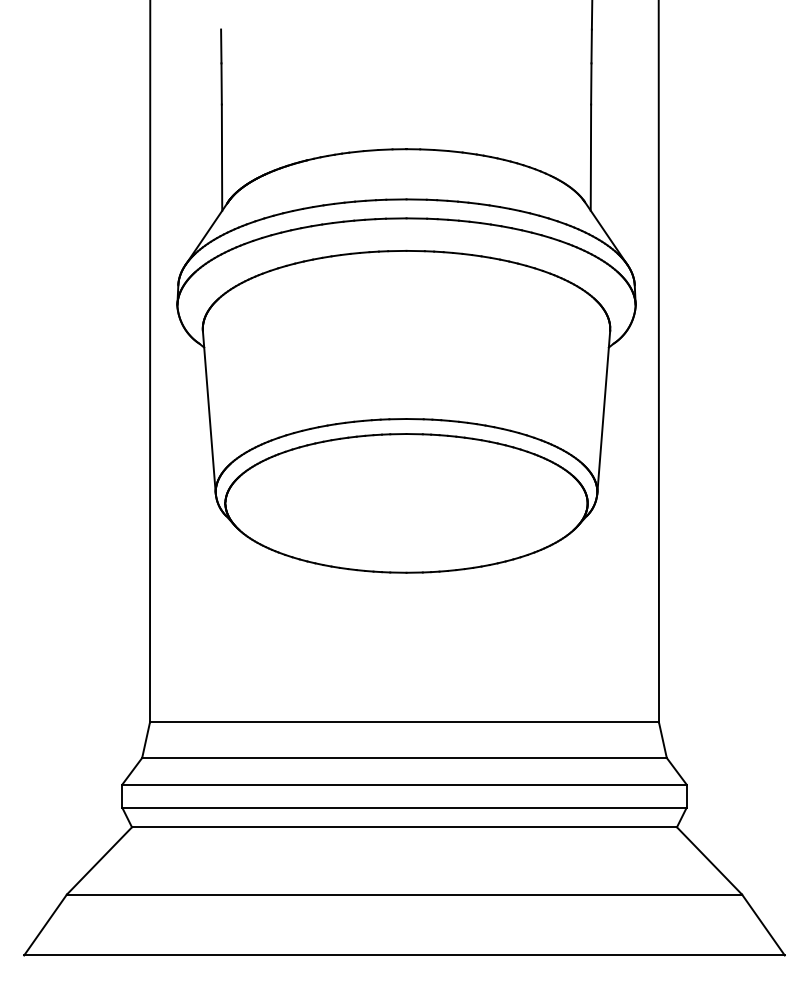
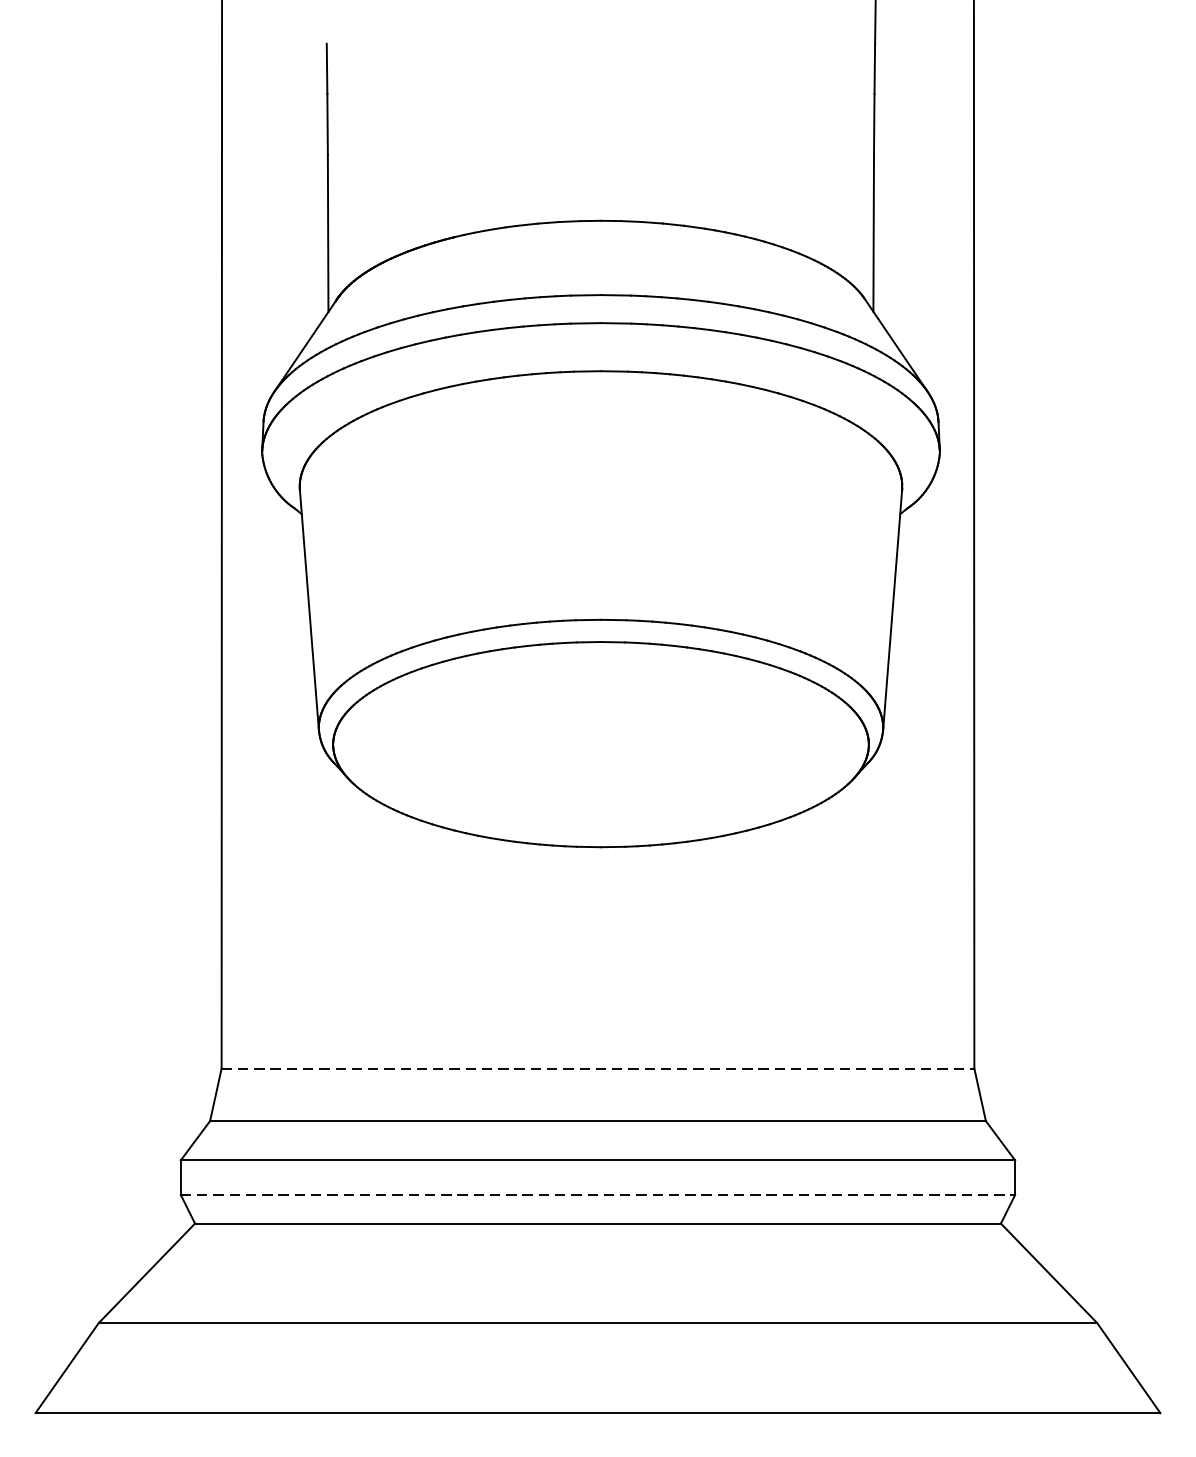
line: (404, 722) -> (598, 1068), solid -> dashed
line: (404, 807) -> (598, 1194), solid -> dashed

